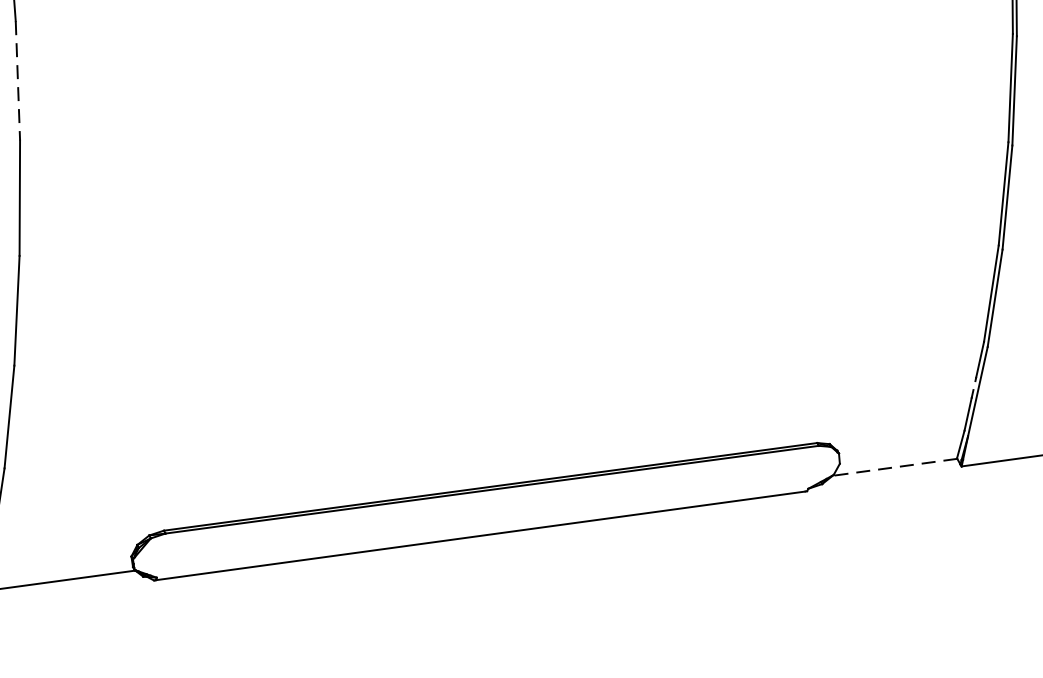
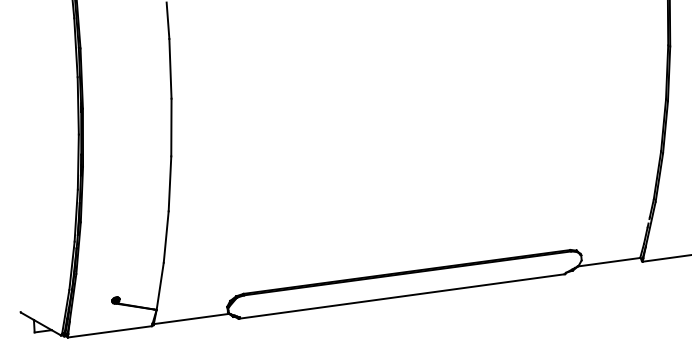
line: (18, 80) -> (170, 68), dashed -> solid
line: (895, 467) -> (609, 262), dashed -> solid

